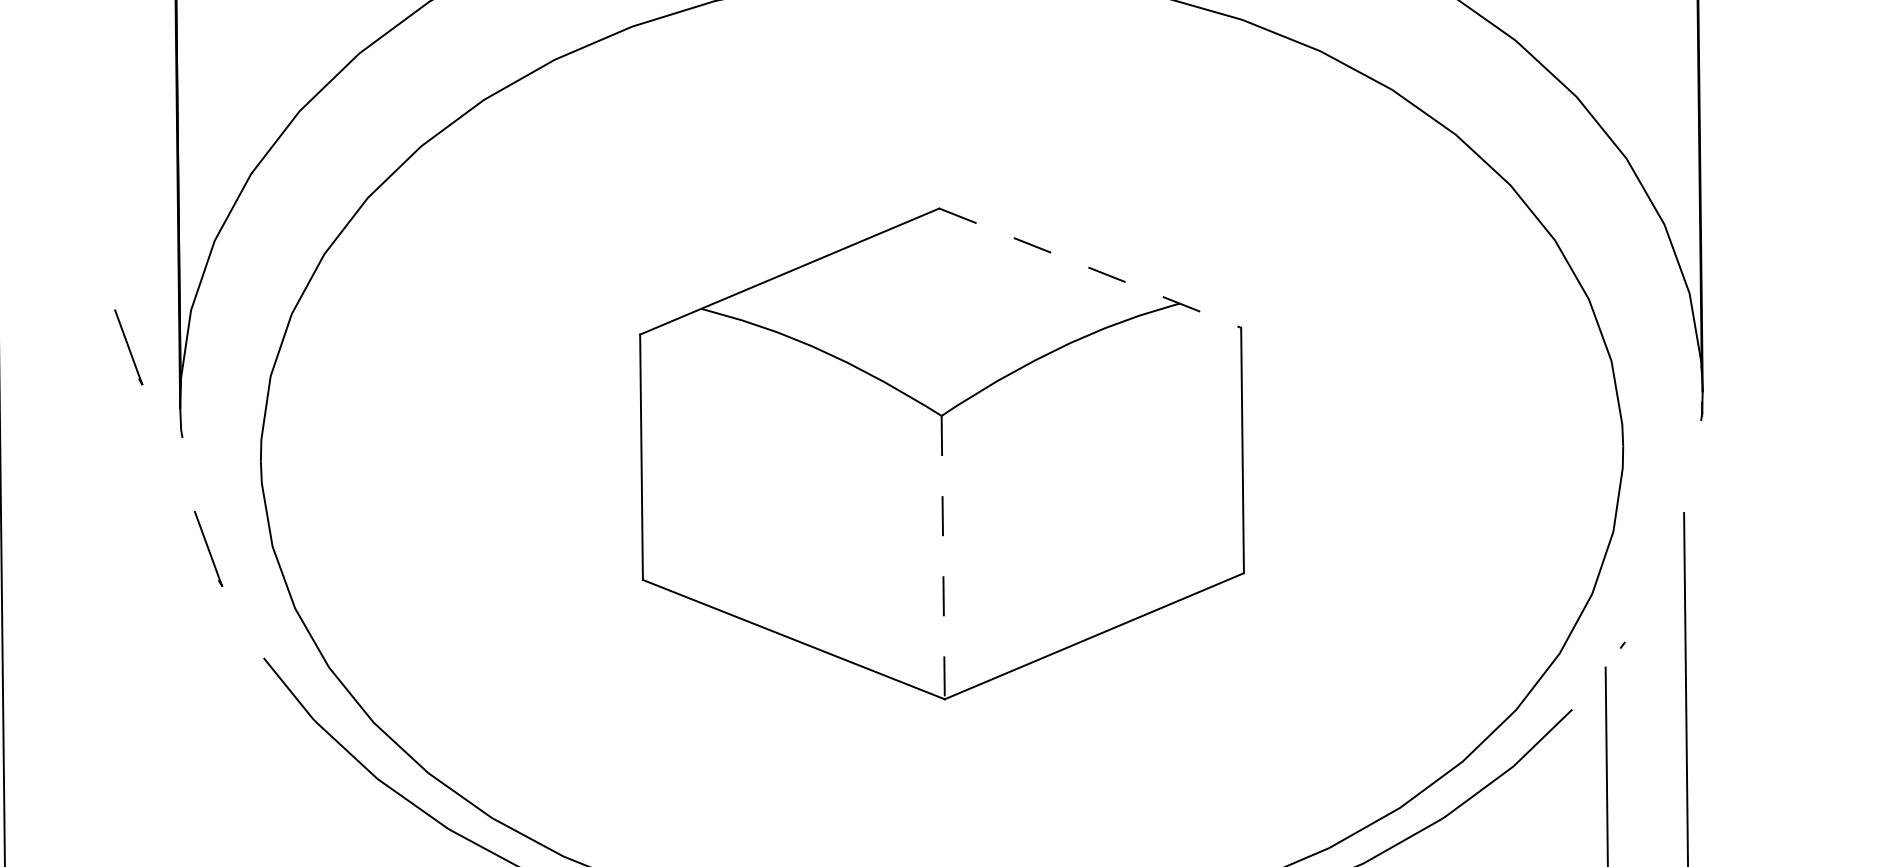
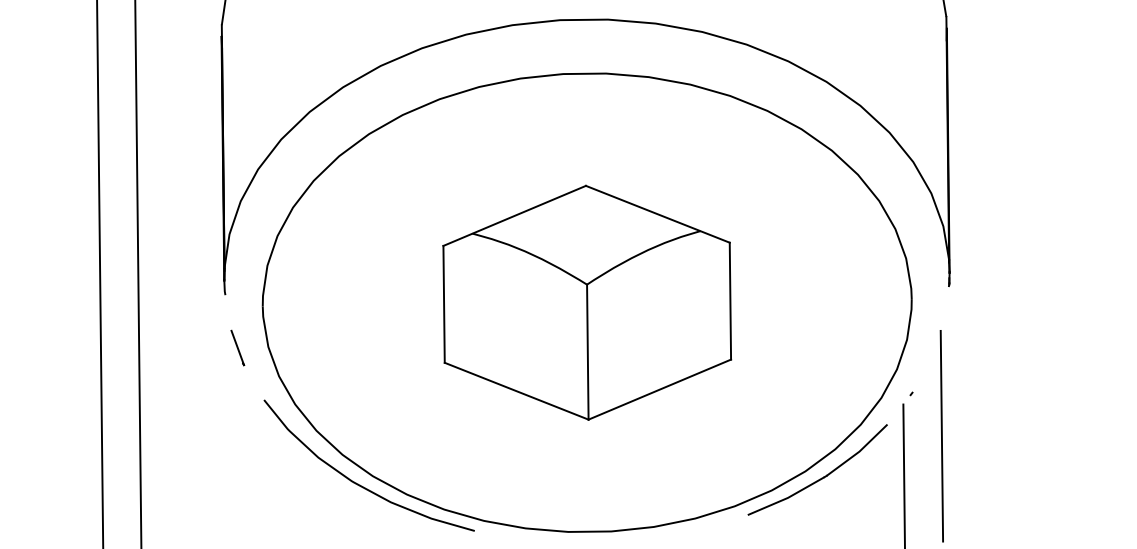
line: (1091, 268) -> (658, 214), dashed -> solid
line: (128, 346) -> (199, 251), removed
line: (942, 558) -> (587, 352), dashed -> solid

